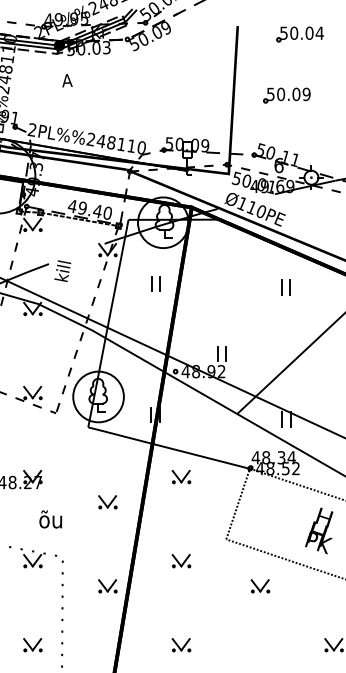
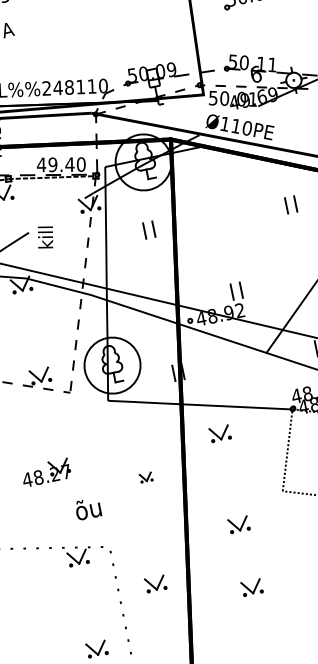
part: (107, 502) -> (145, 477), size x0.6
part: (107, 586) -> (155, 584), moved
part: (181, 645) -> (252, 588), moved

